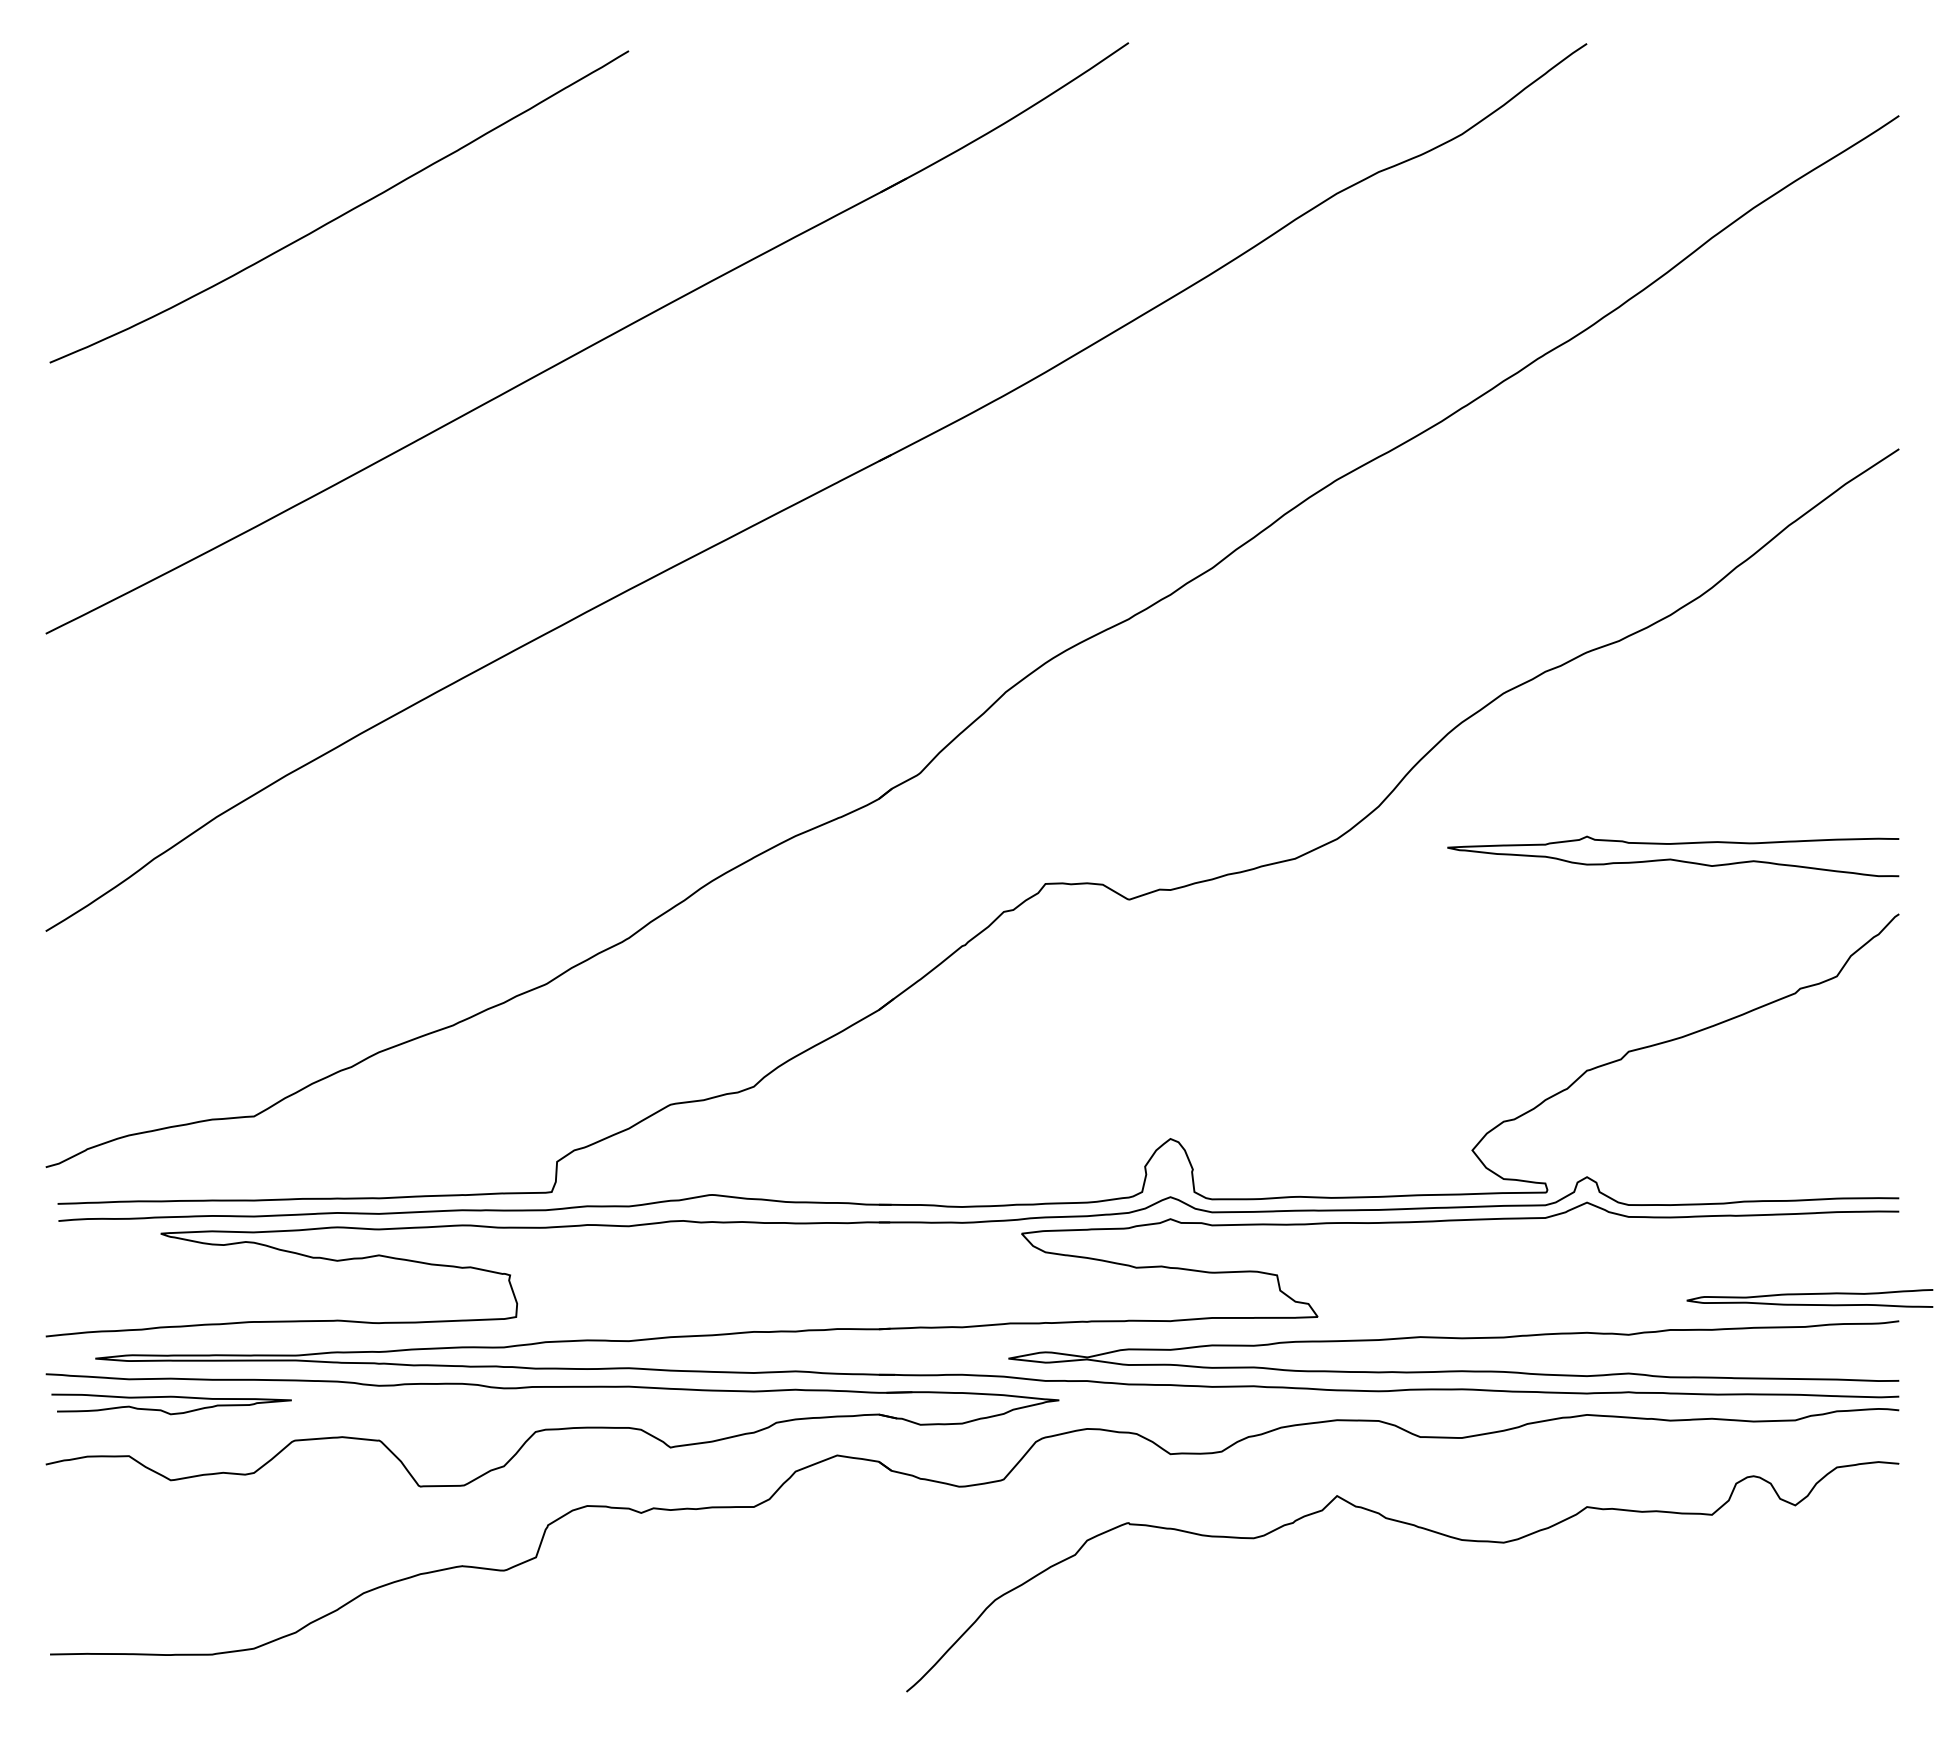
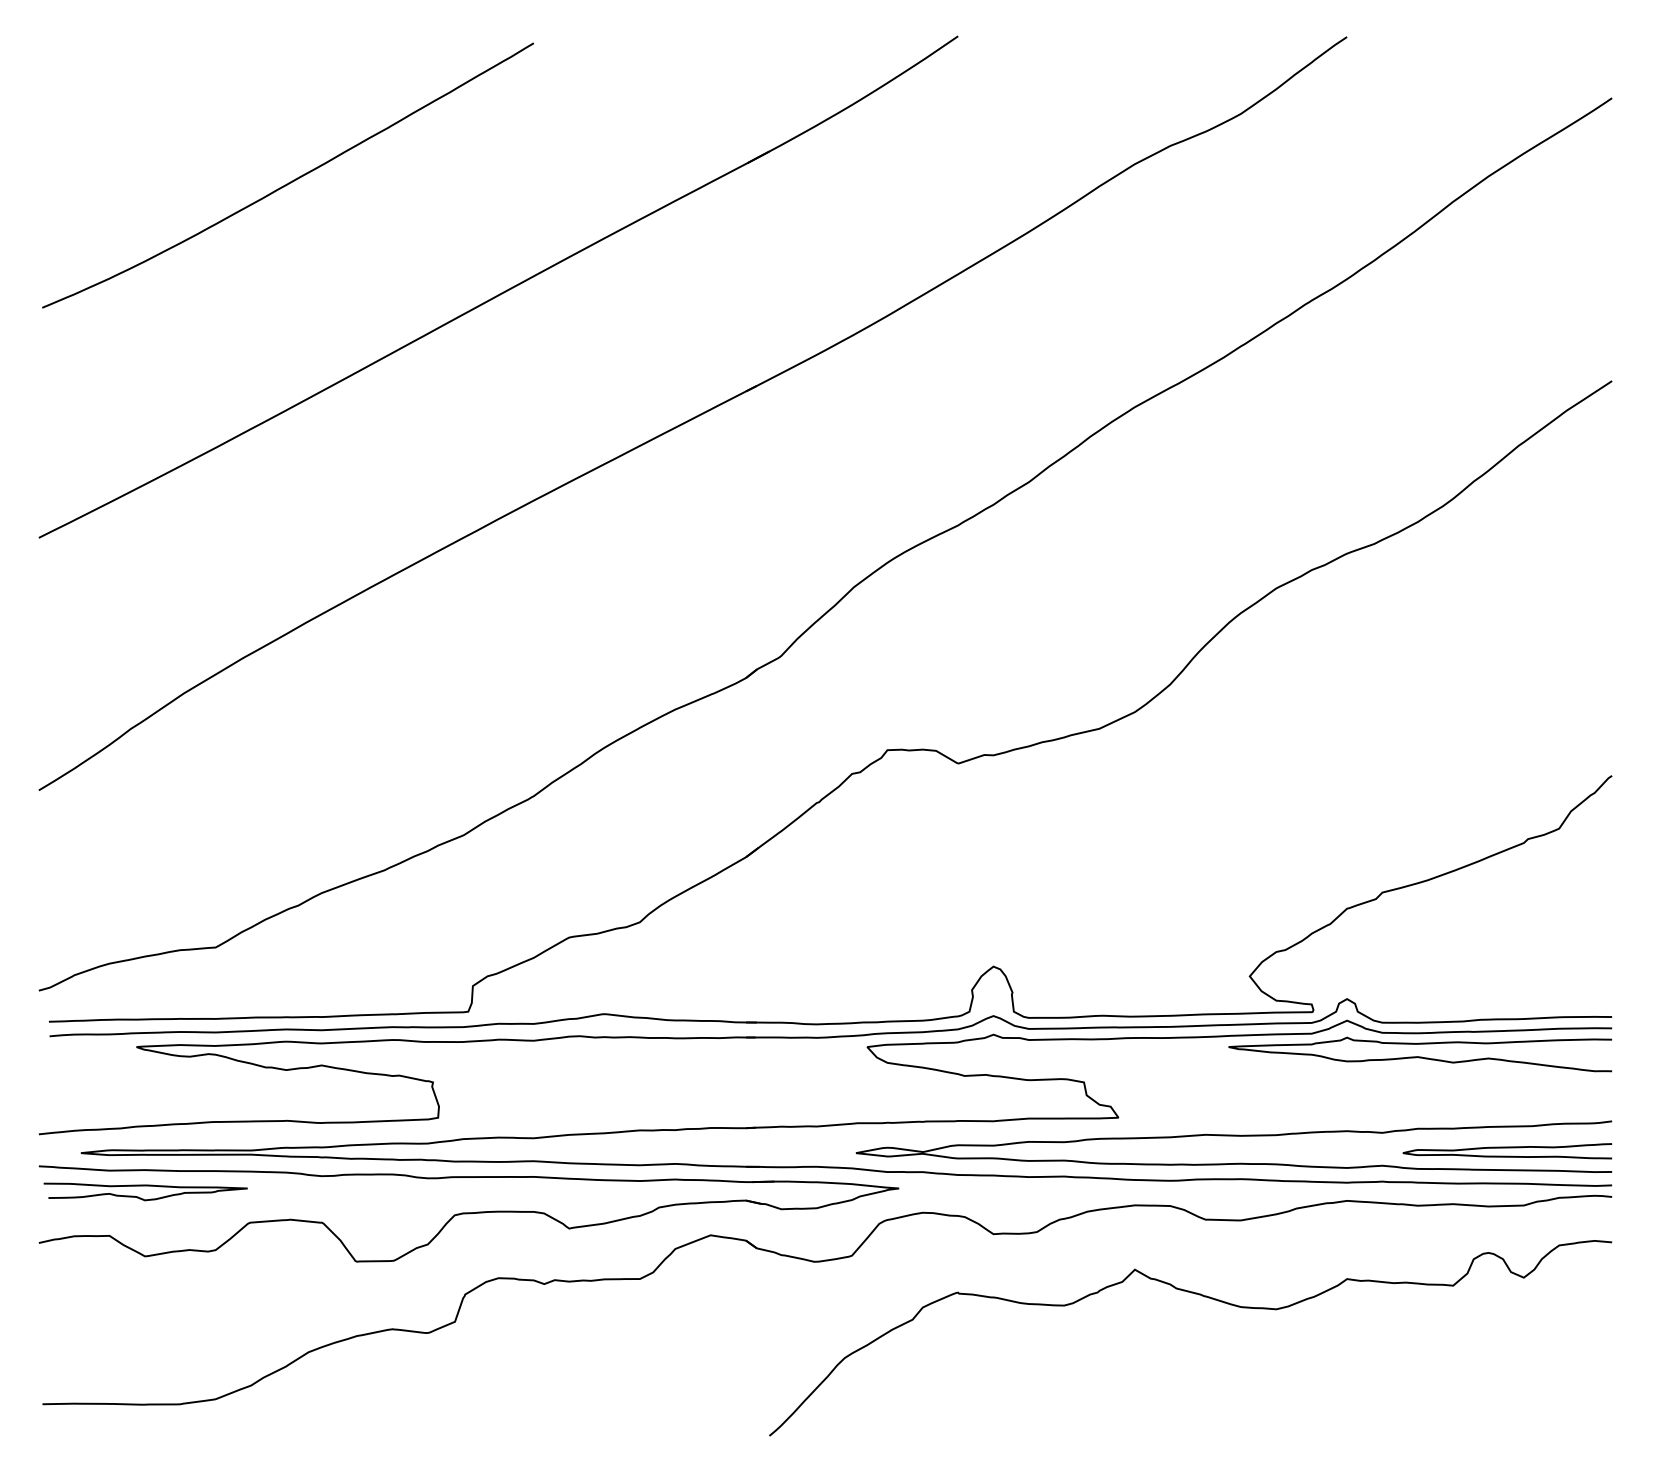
curve: (1672, 858) -> (1419, 1056), moved
curve: (1809, 1294) -> (1507, 1147), moved

